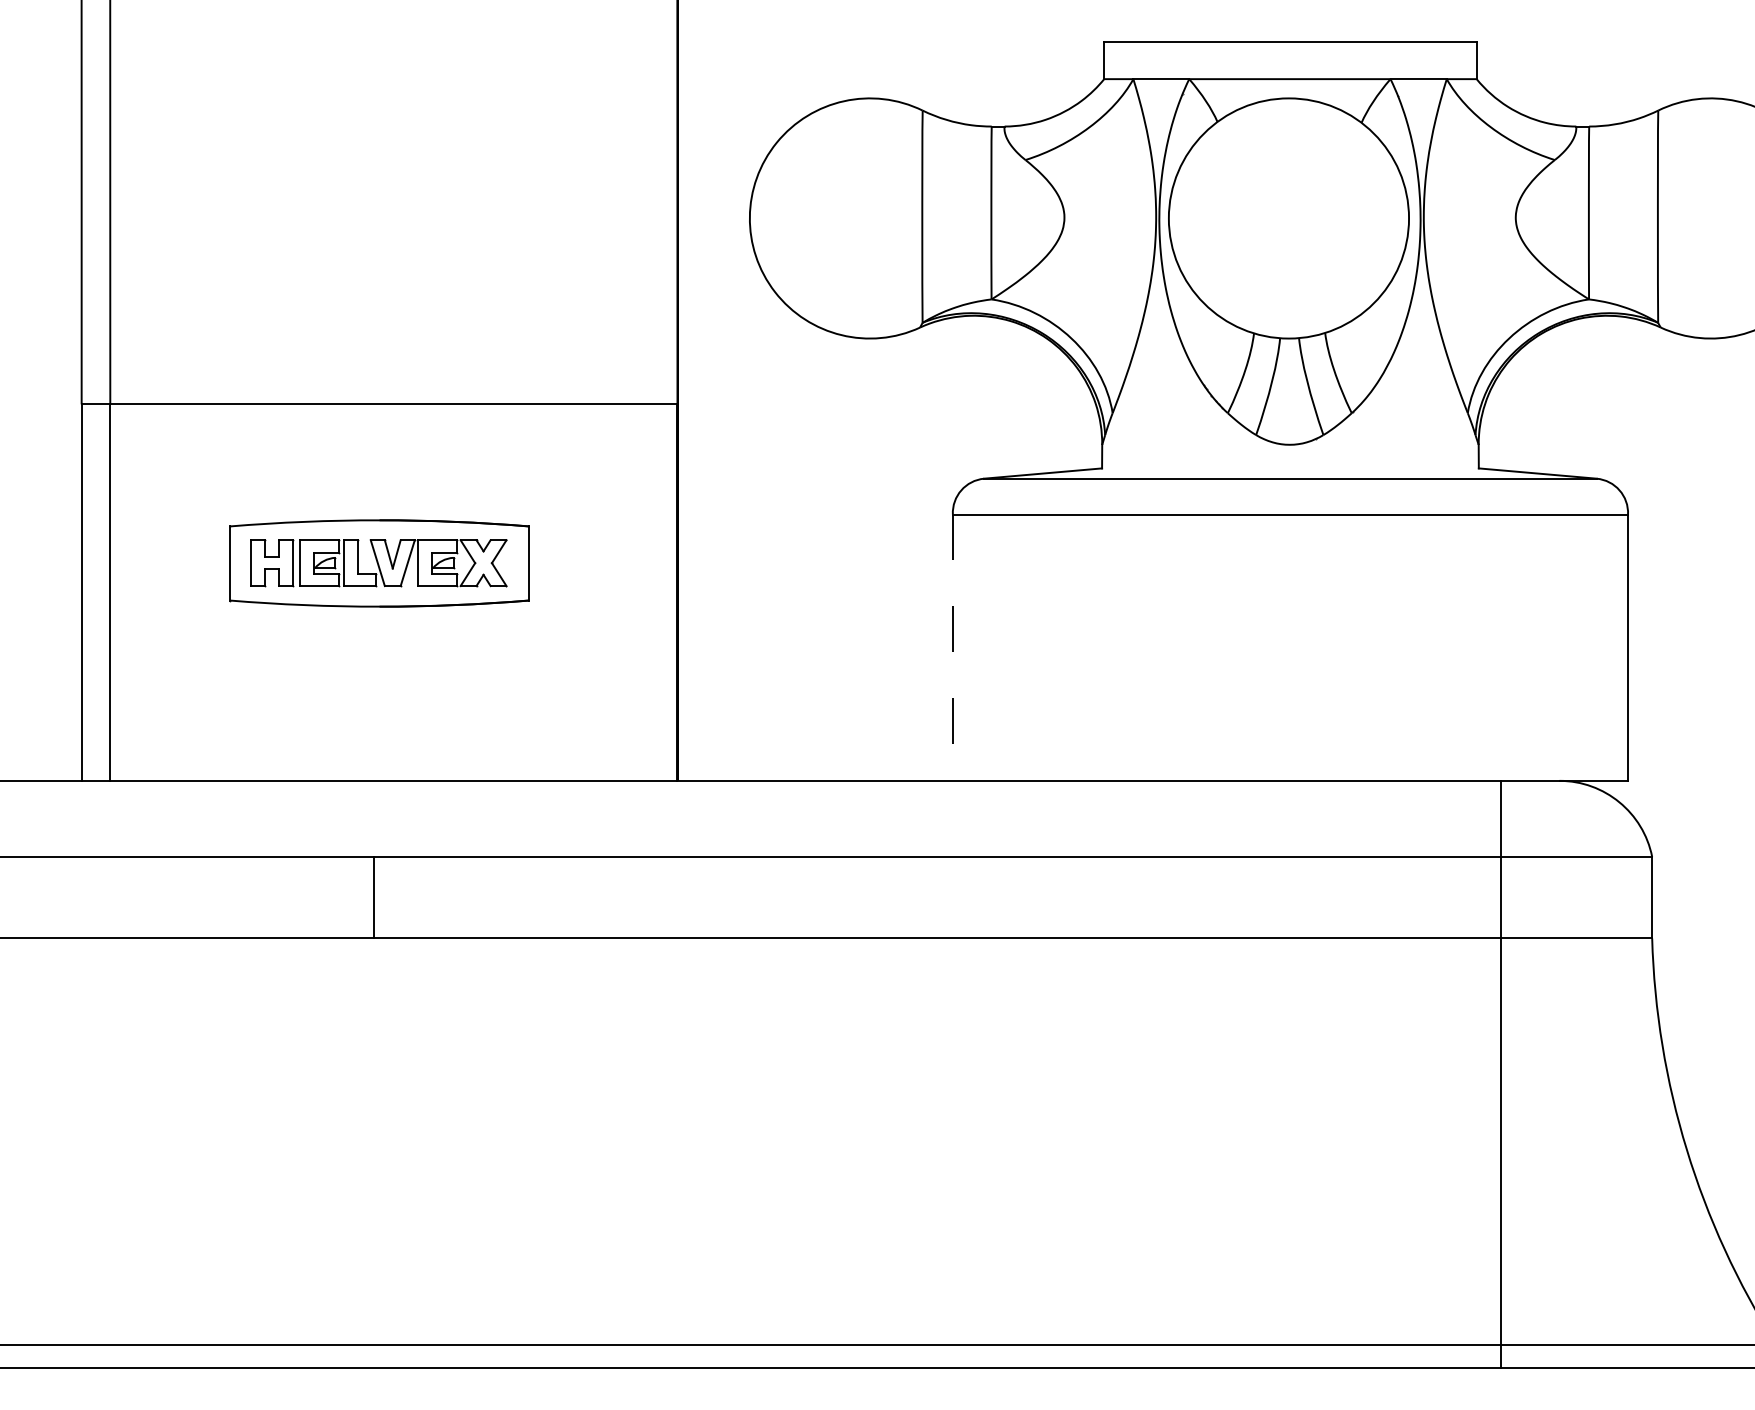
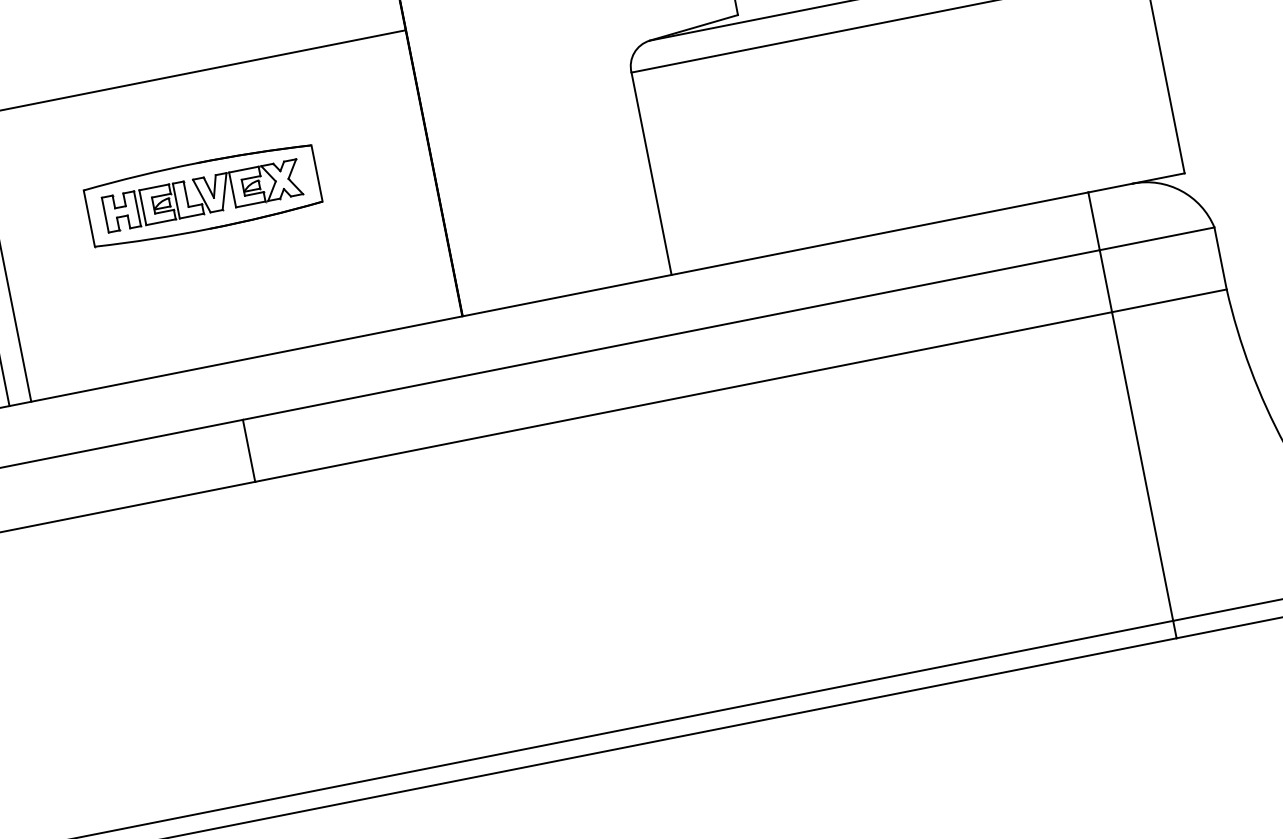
line: (952, 648) -> (651, 174), dashed -> solid

